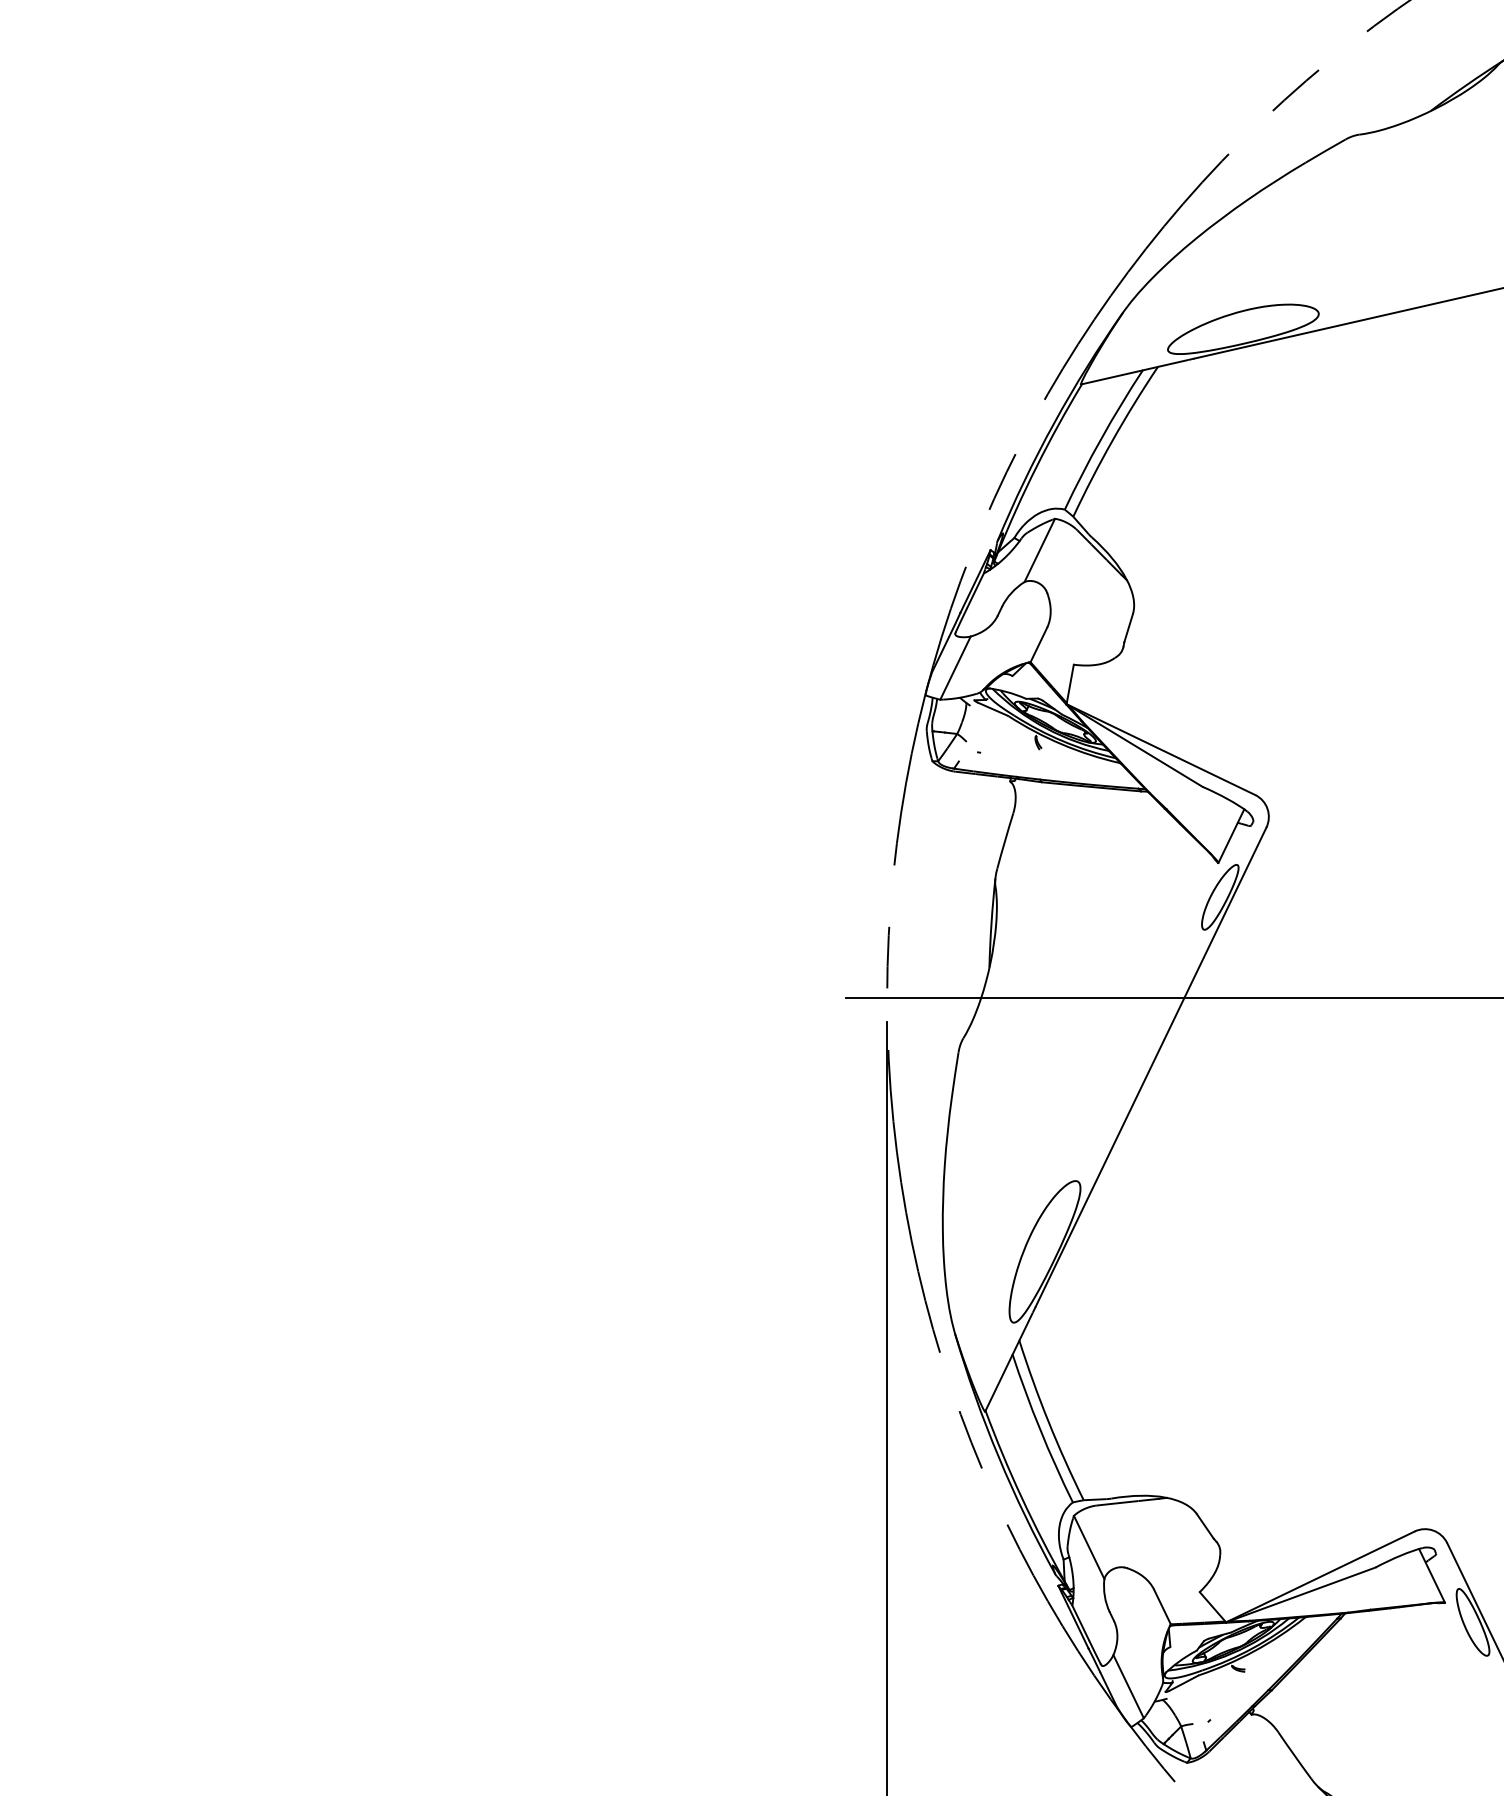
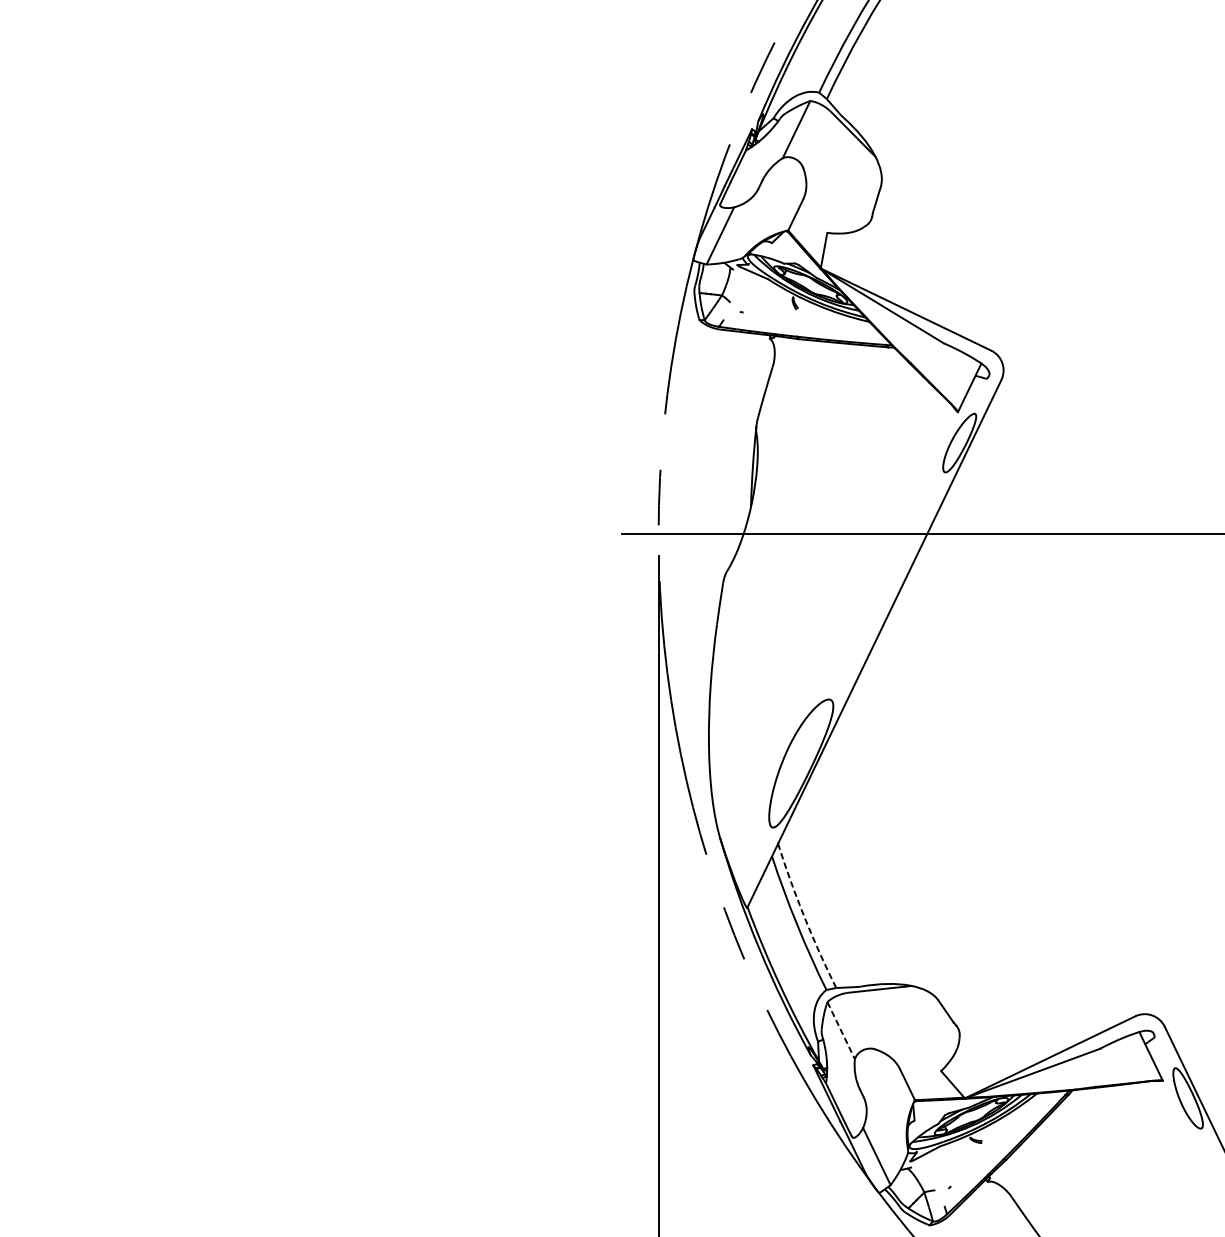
arc: (1048, 1421) -> (804, 916), solid -> dashed
line: (1089, 1547) -> (841, 1030), solid -> dashed

